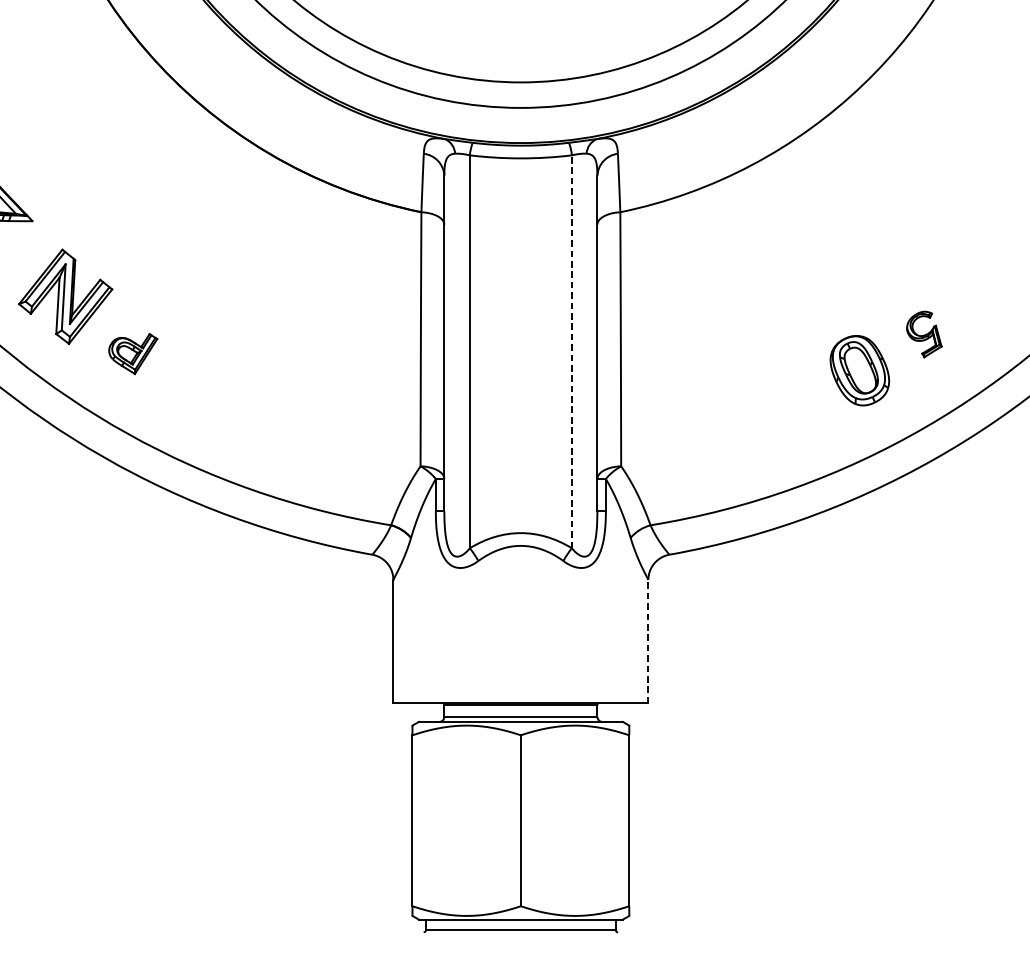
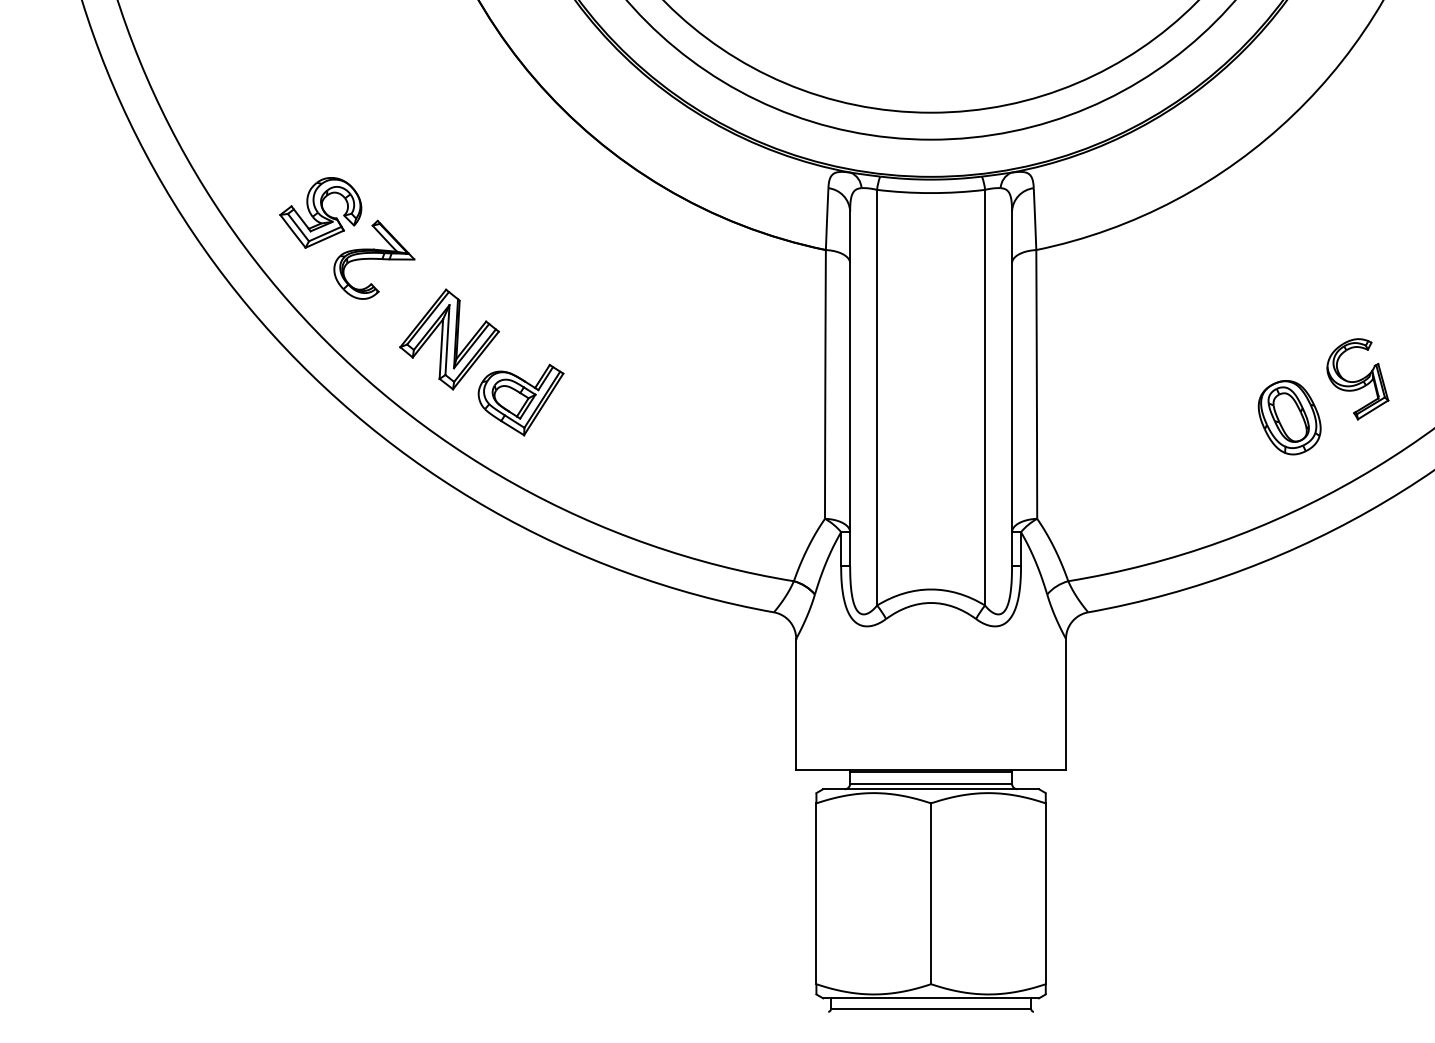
part: (923, 334) -> (1357, 379), size x1.67
line: (572, 351) -> (985, 397), dashed -> solid
part: (132, 353) -> (520, 399), size x1.67
line: (648, 640) -> (1066, 703), dashed -> solid

